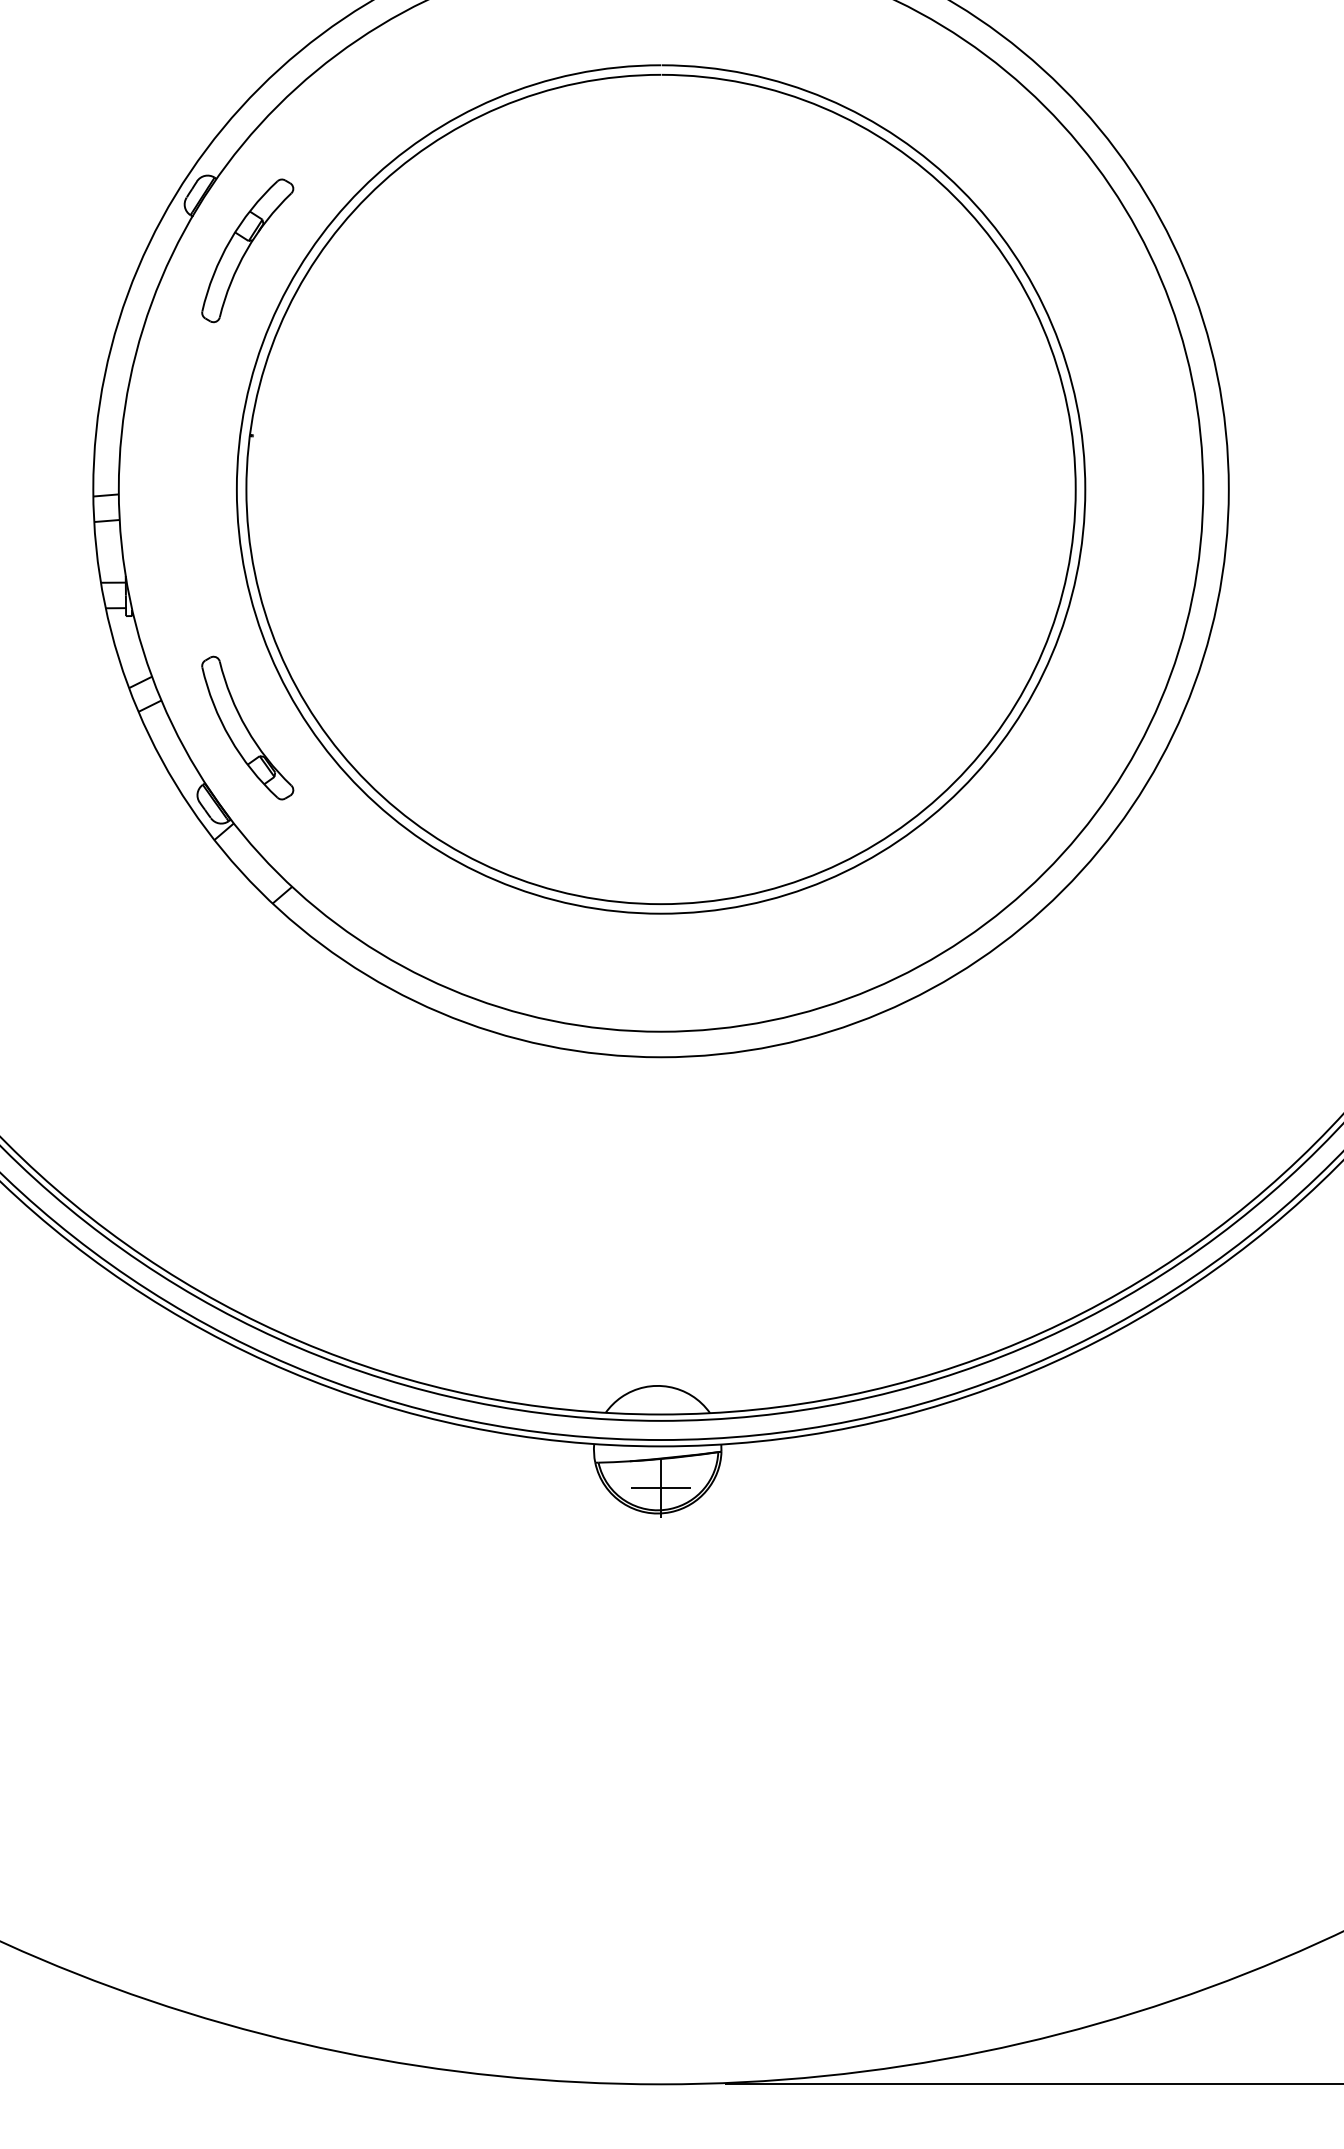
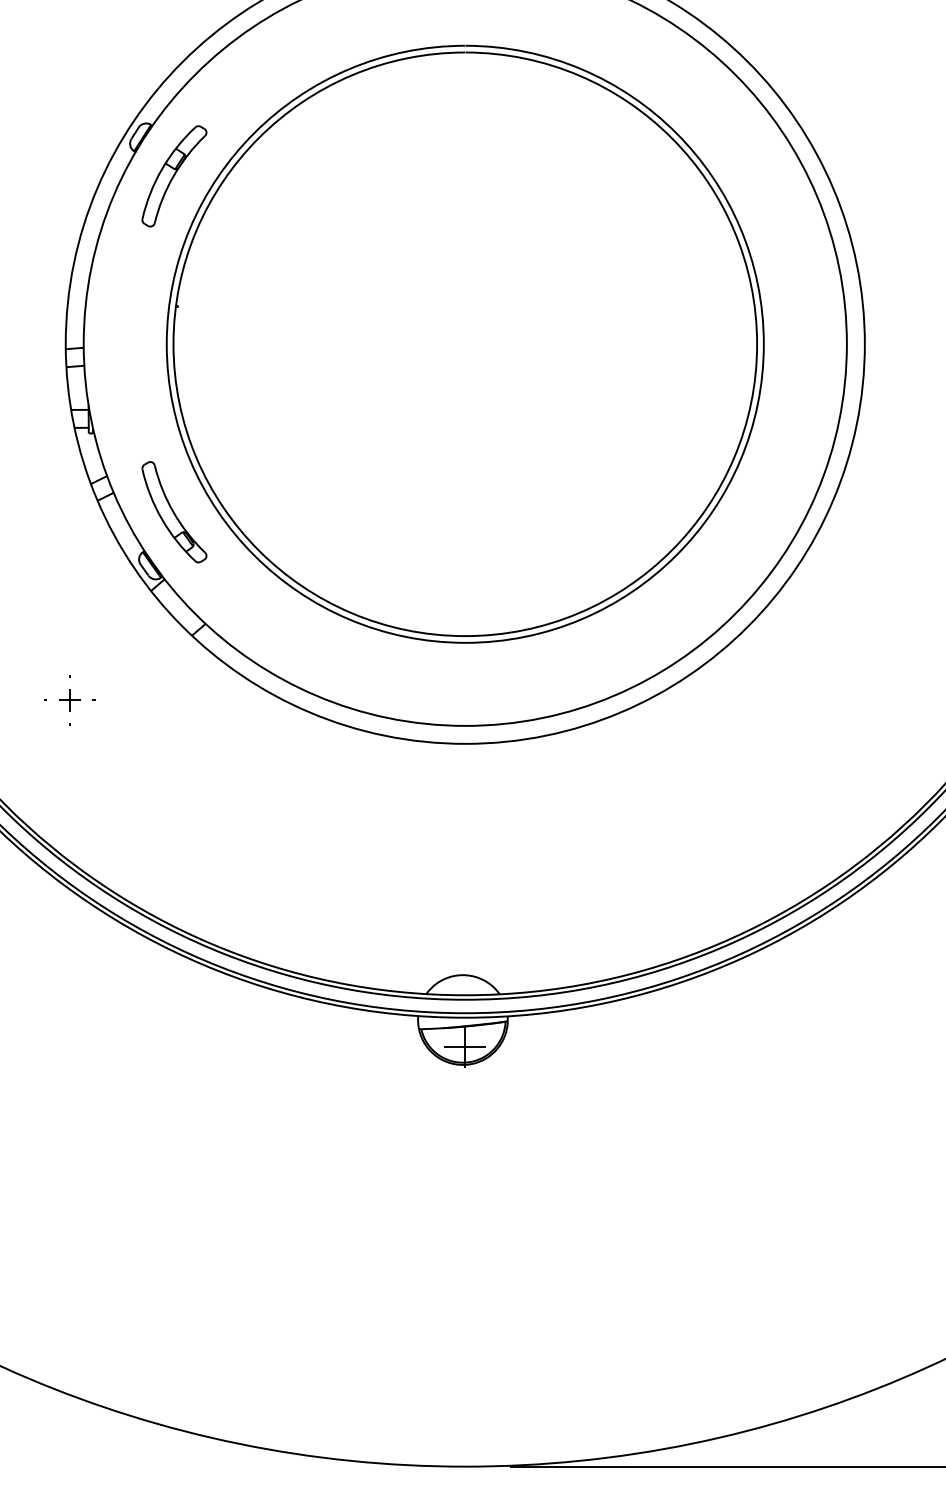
part: (98, 995) -> (69, 700), added

